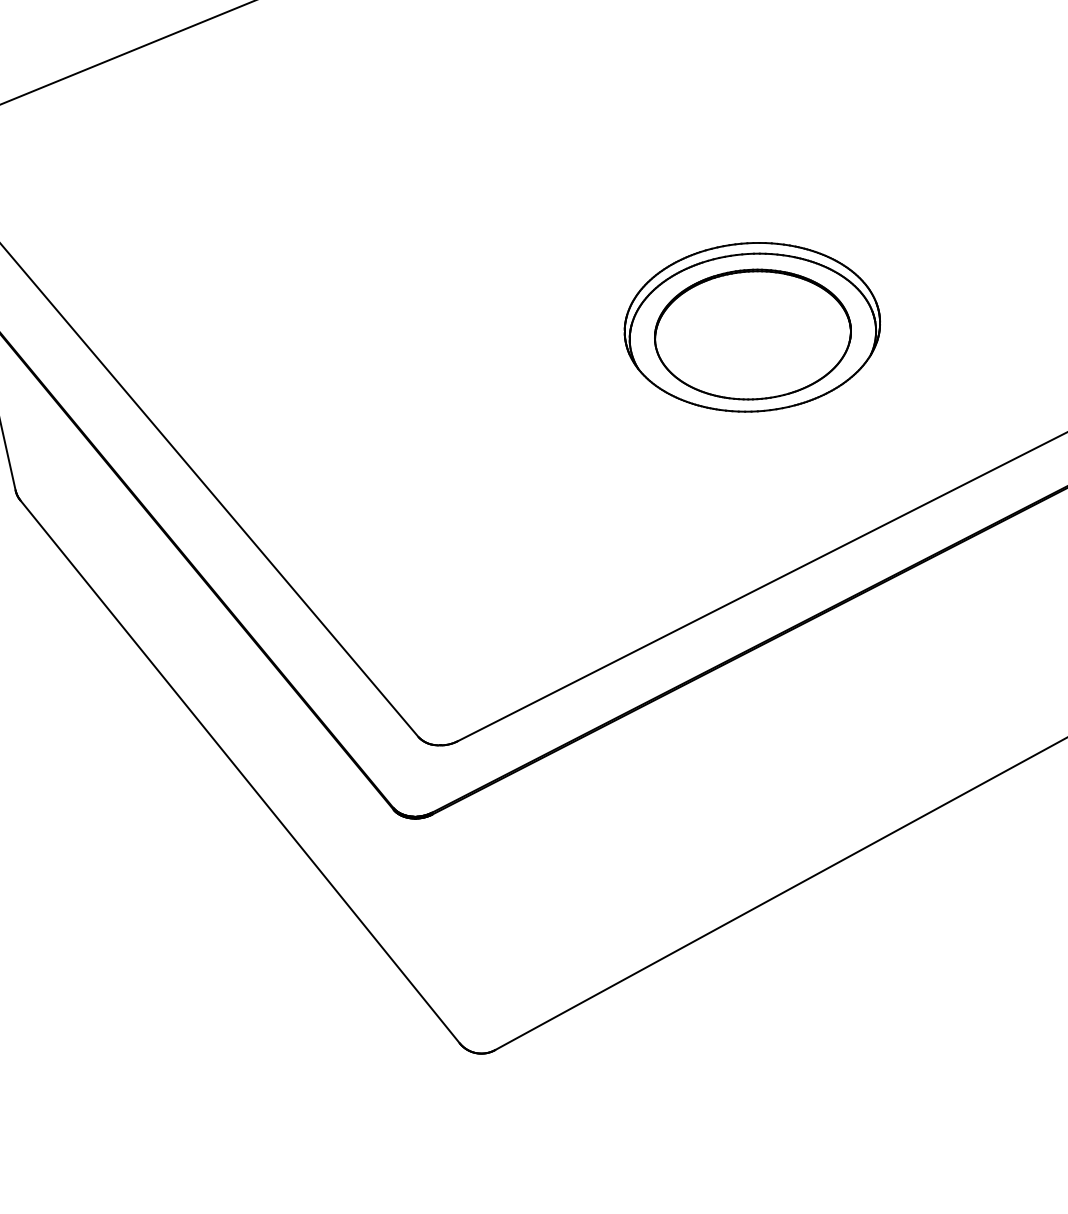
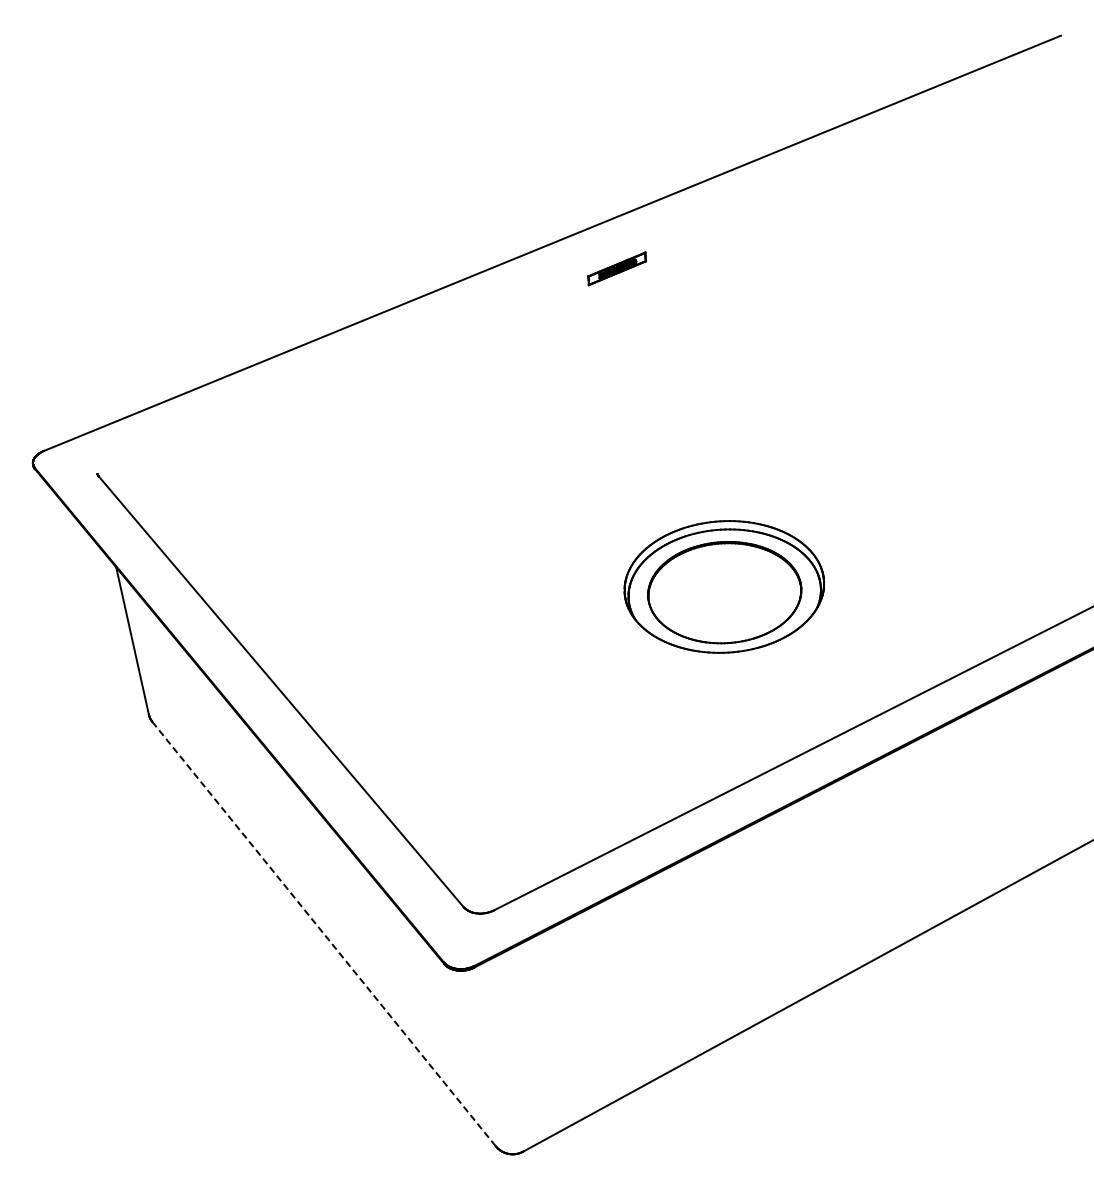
line: (240, 772) -> (324, 934), solid -> dashed

